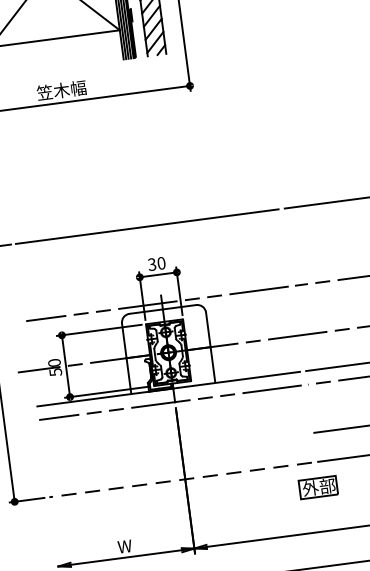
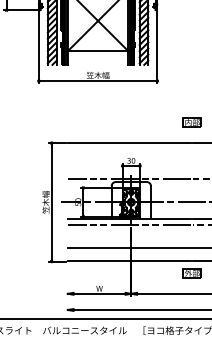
part: (274, 164) -> (191, 122), added
line: (175, 450) -> (128, 247), added
line: (179, 480) -> (128, 261), dashed -> solid

